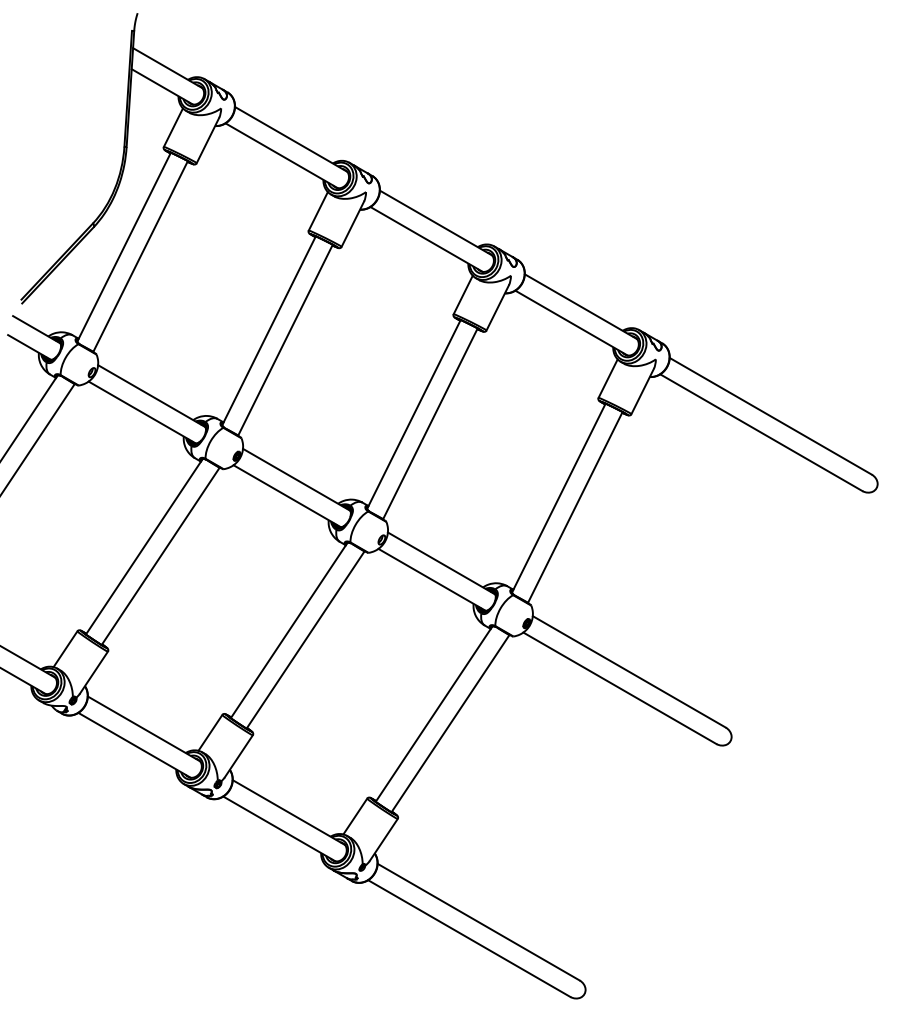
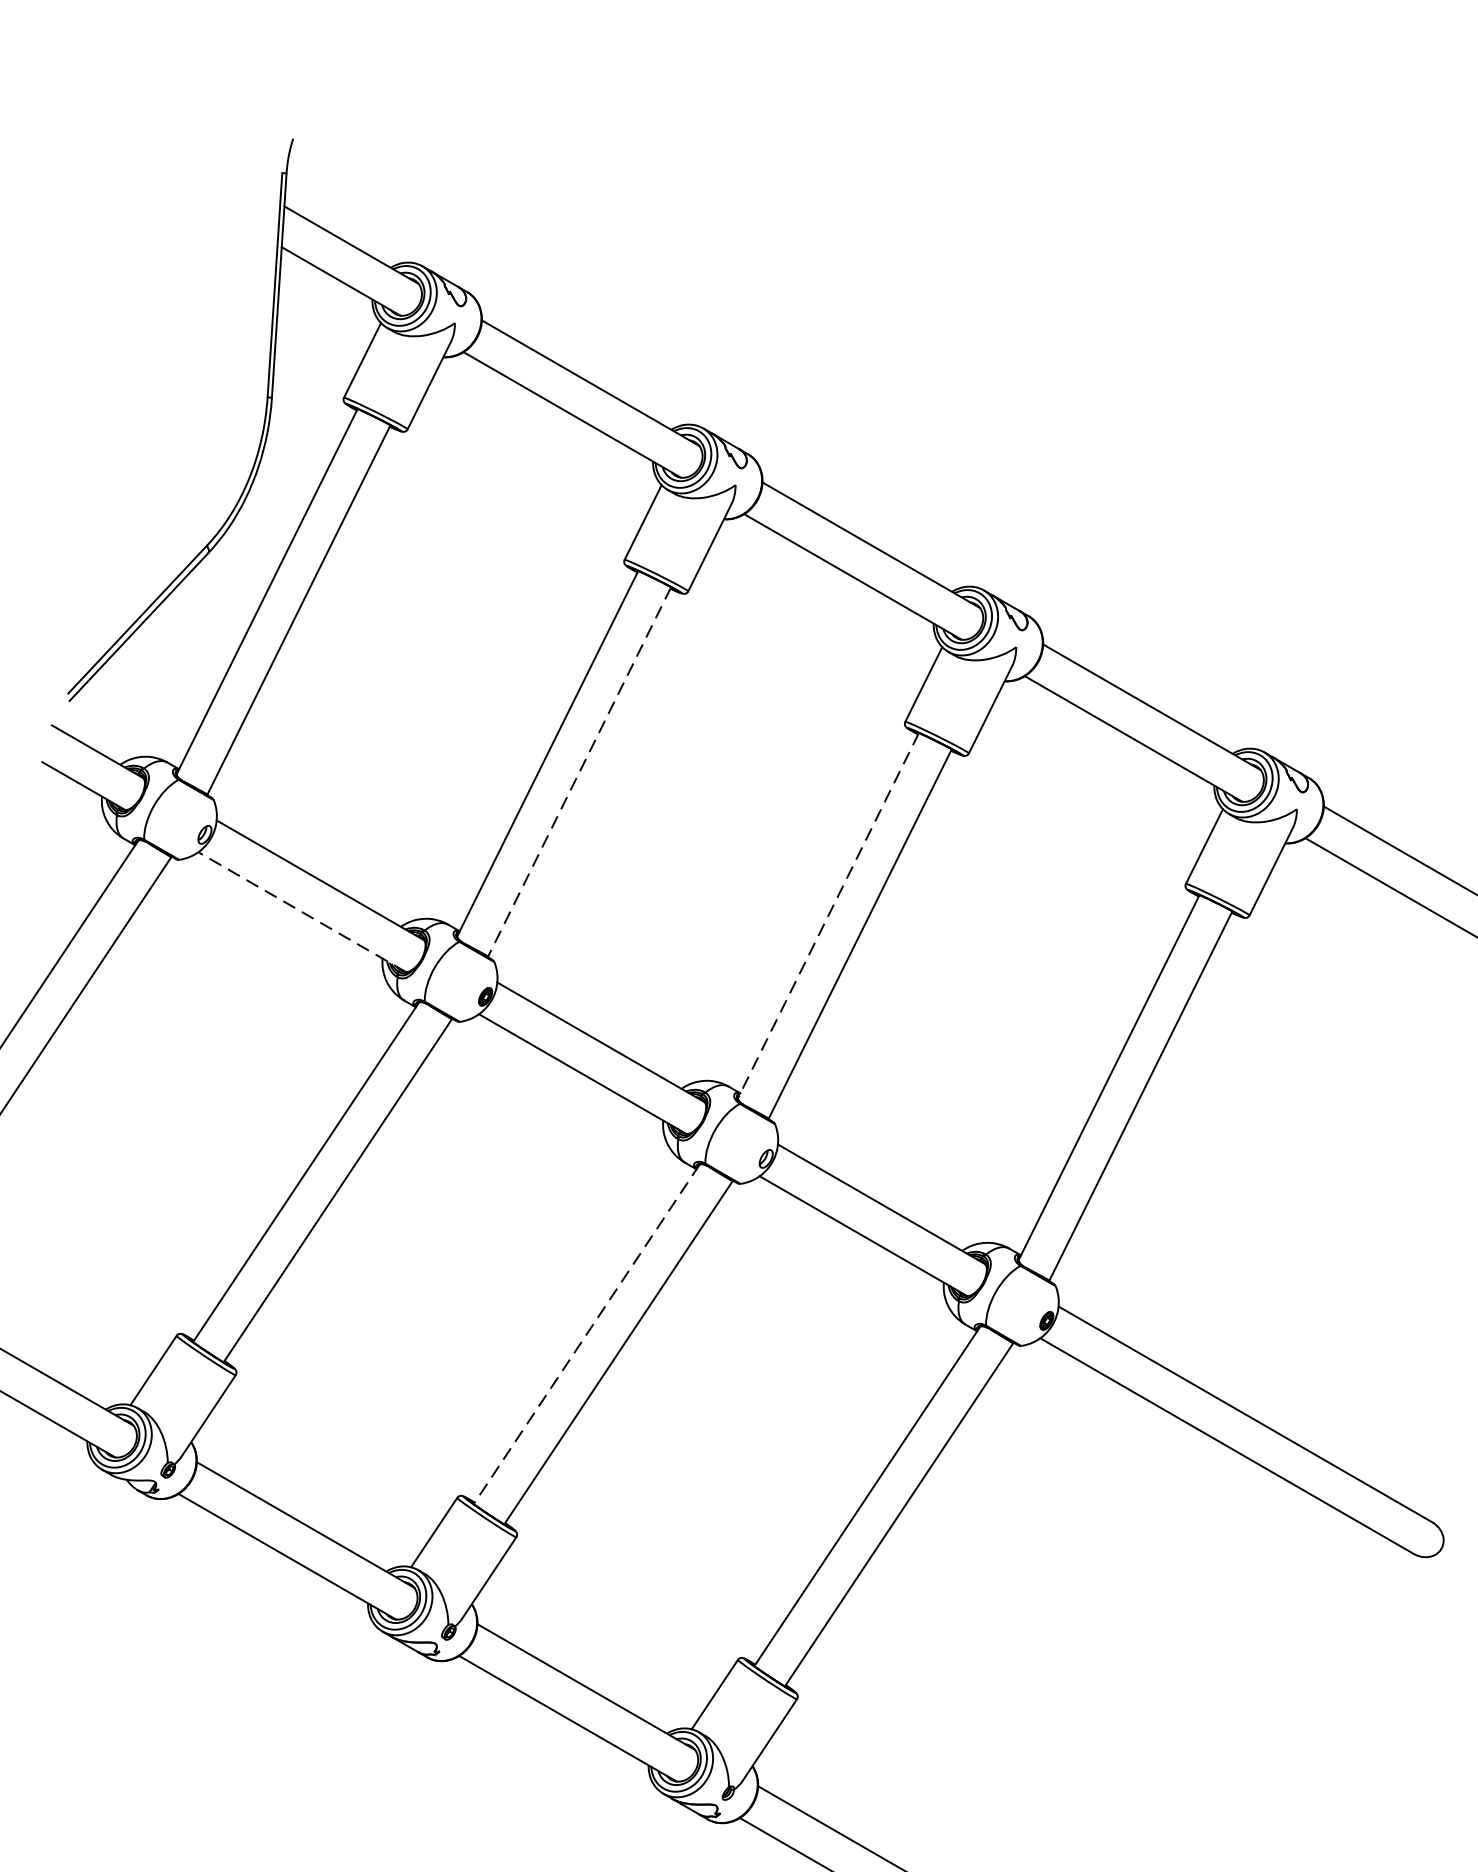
line: (285, 340) -> (579, 772), solid -> dashed
line: (142, 412) -> (302, 912), solid -> dashed
line: (413, 414) -> (827, 915), solid -> dashed
line: (288, 630) -> (585, 1334), solid -> dashed

